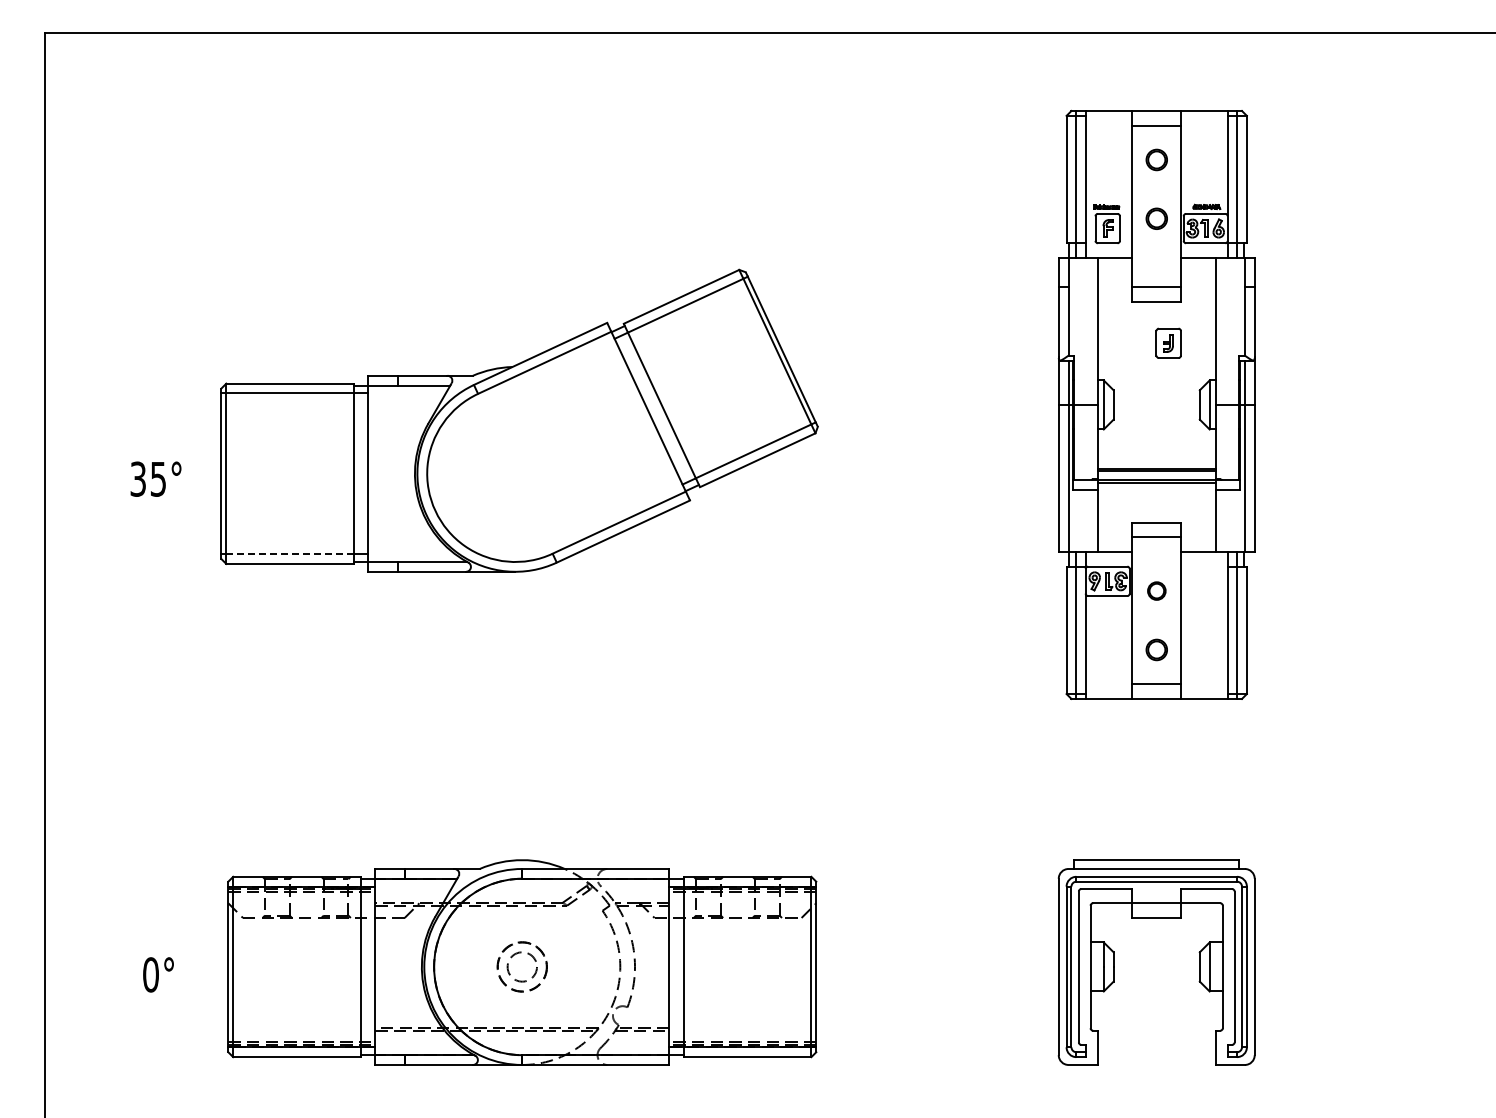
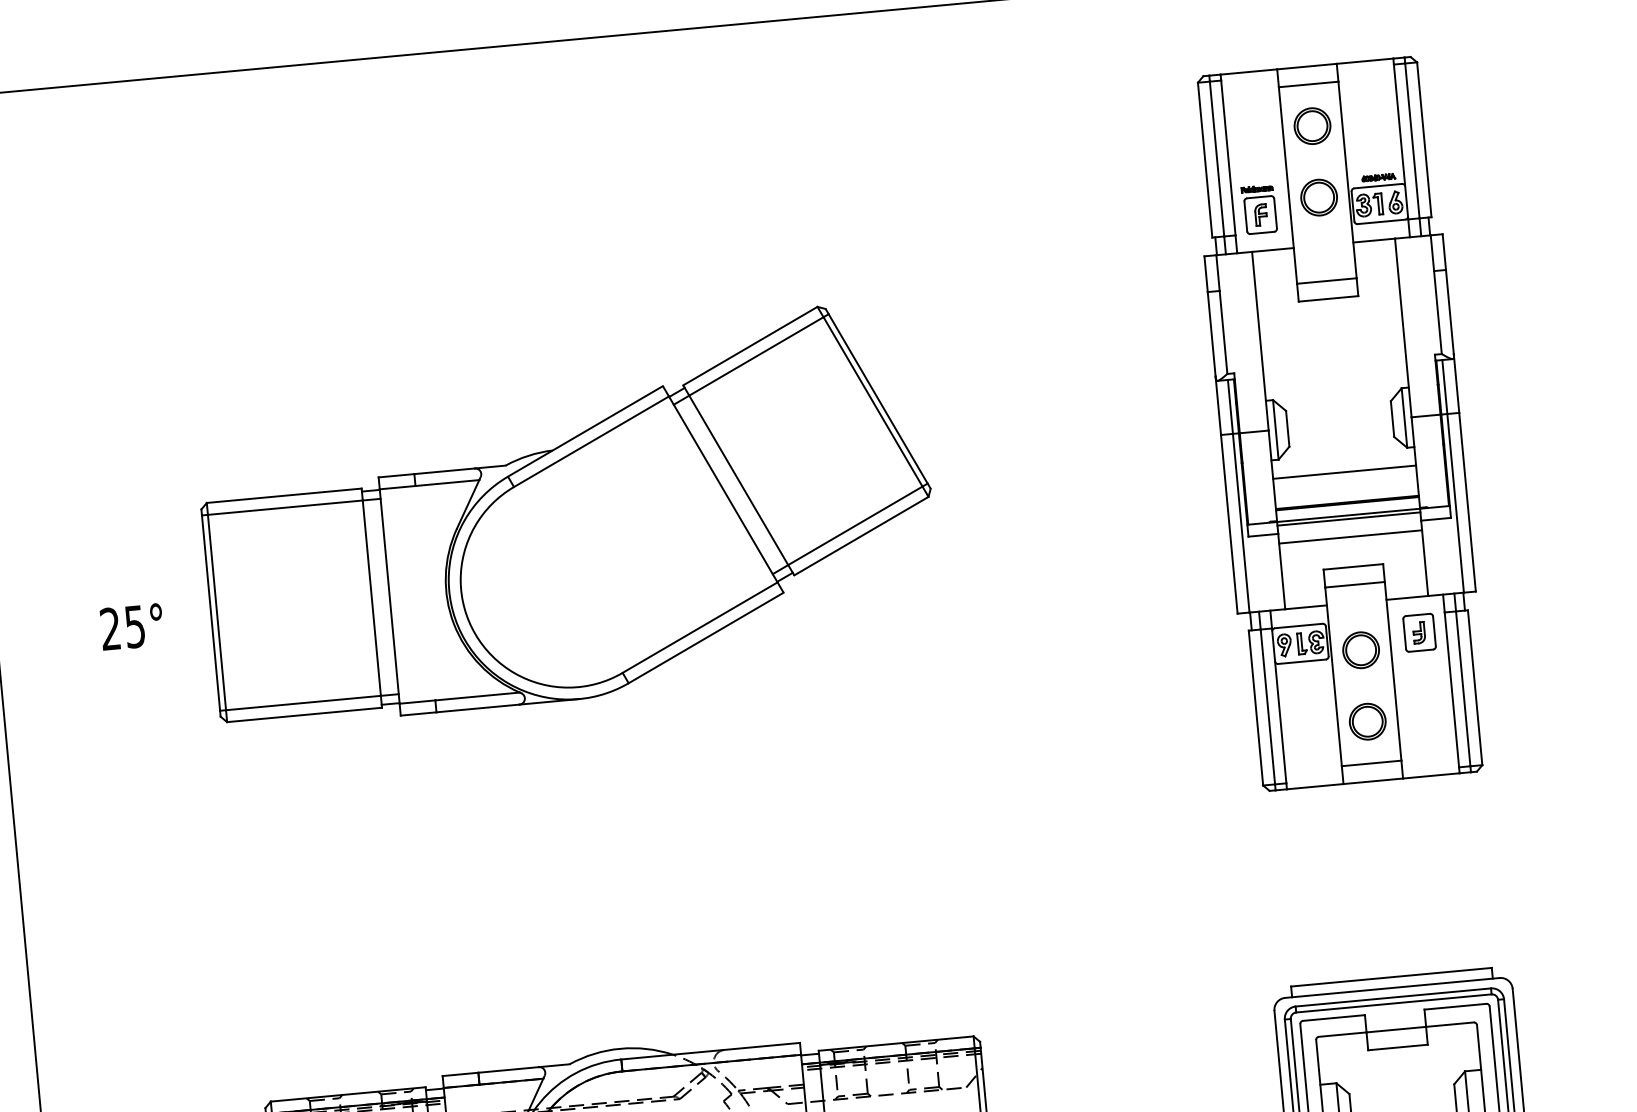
part: (1156, 159) -> (1312, 125), size x1.43
part: (1156, 218) -> (1318, 197), size x1.43
part: (1168, 342) -> (1419, 631), moved
line: (1156, 444) -> (1344, 472), added
text: (137, 478) -> (109, 628), 35° -> 25°
line: (1156, 497) -> (1350, 536), added
line: (290, 554) -> (304, 703), dashed -> solid
part: (1156, 590) -> (1360, 649), size x1.67
part: (1156, 649) -> (1367, 721), size x1.43

